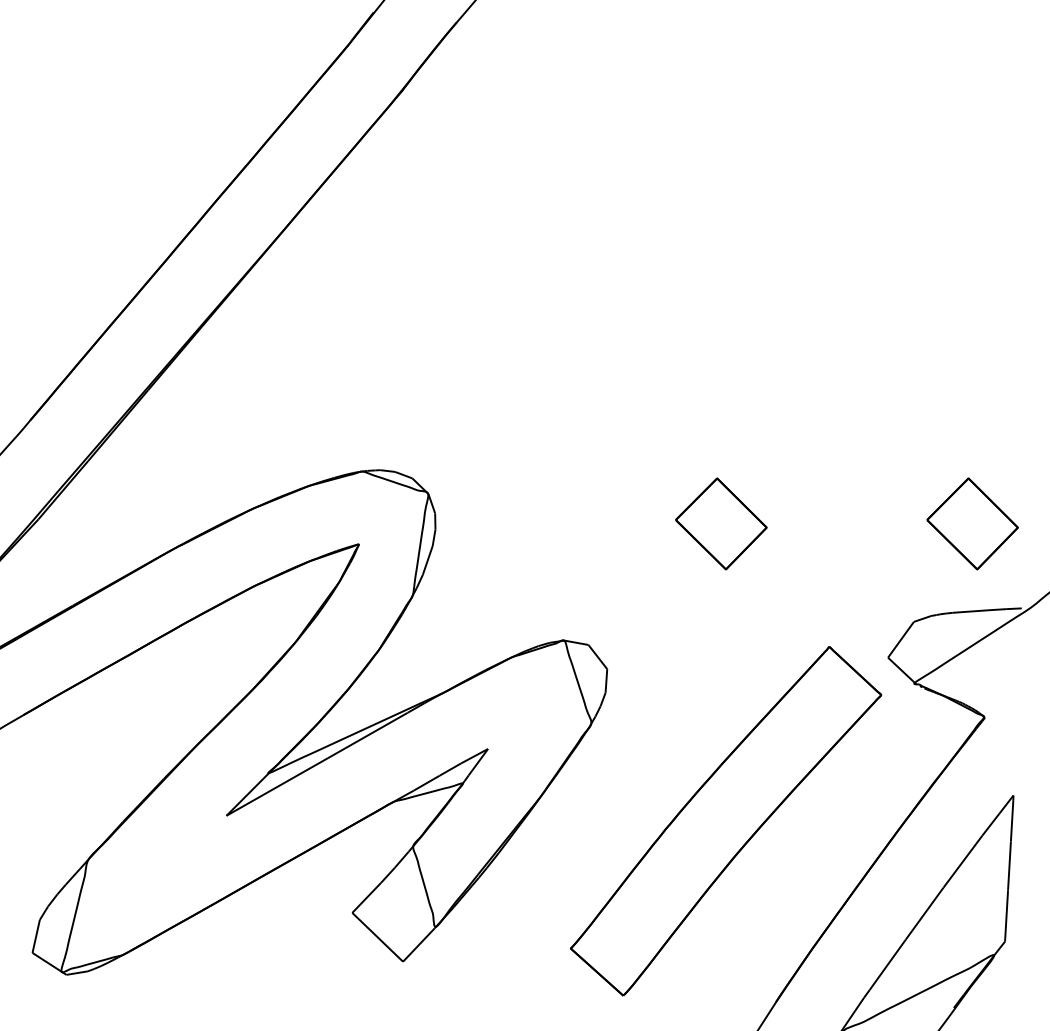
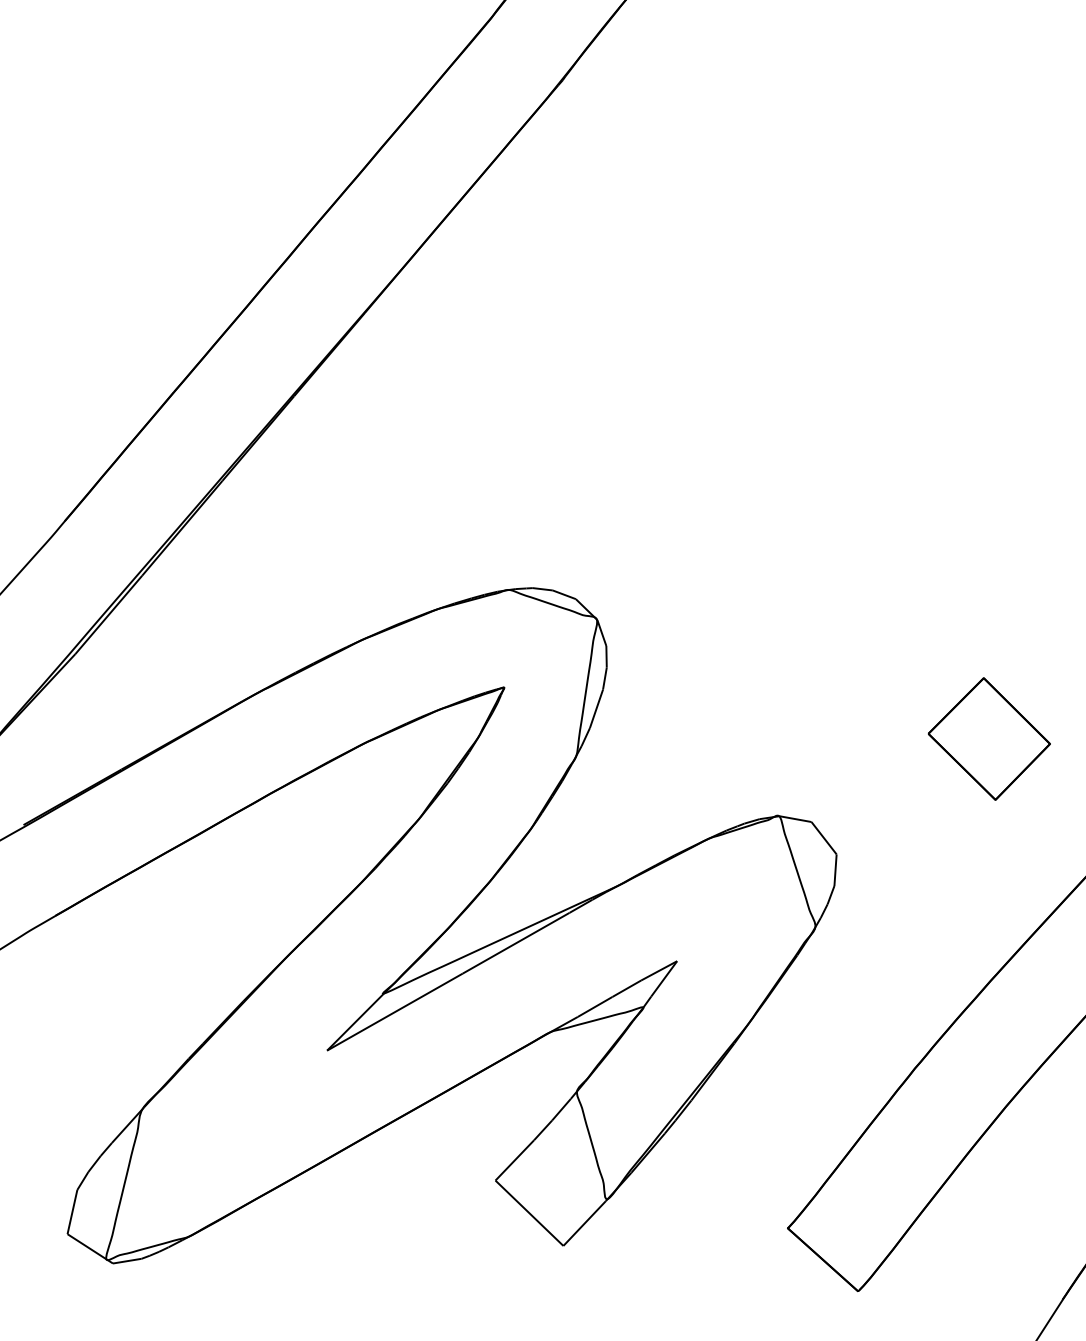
part: (721, 523) -> (989, 738), moved

